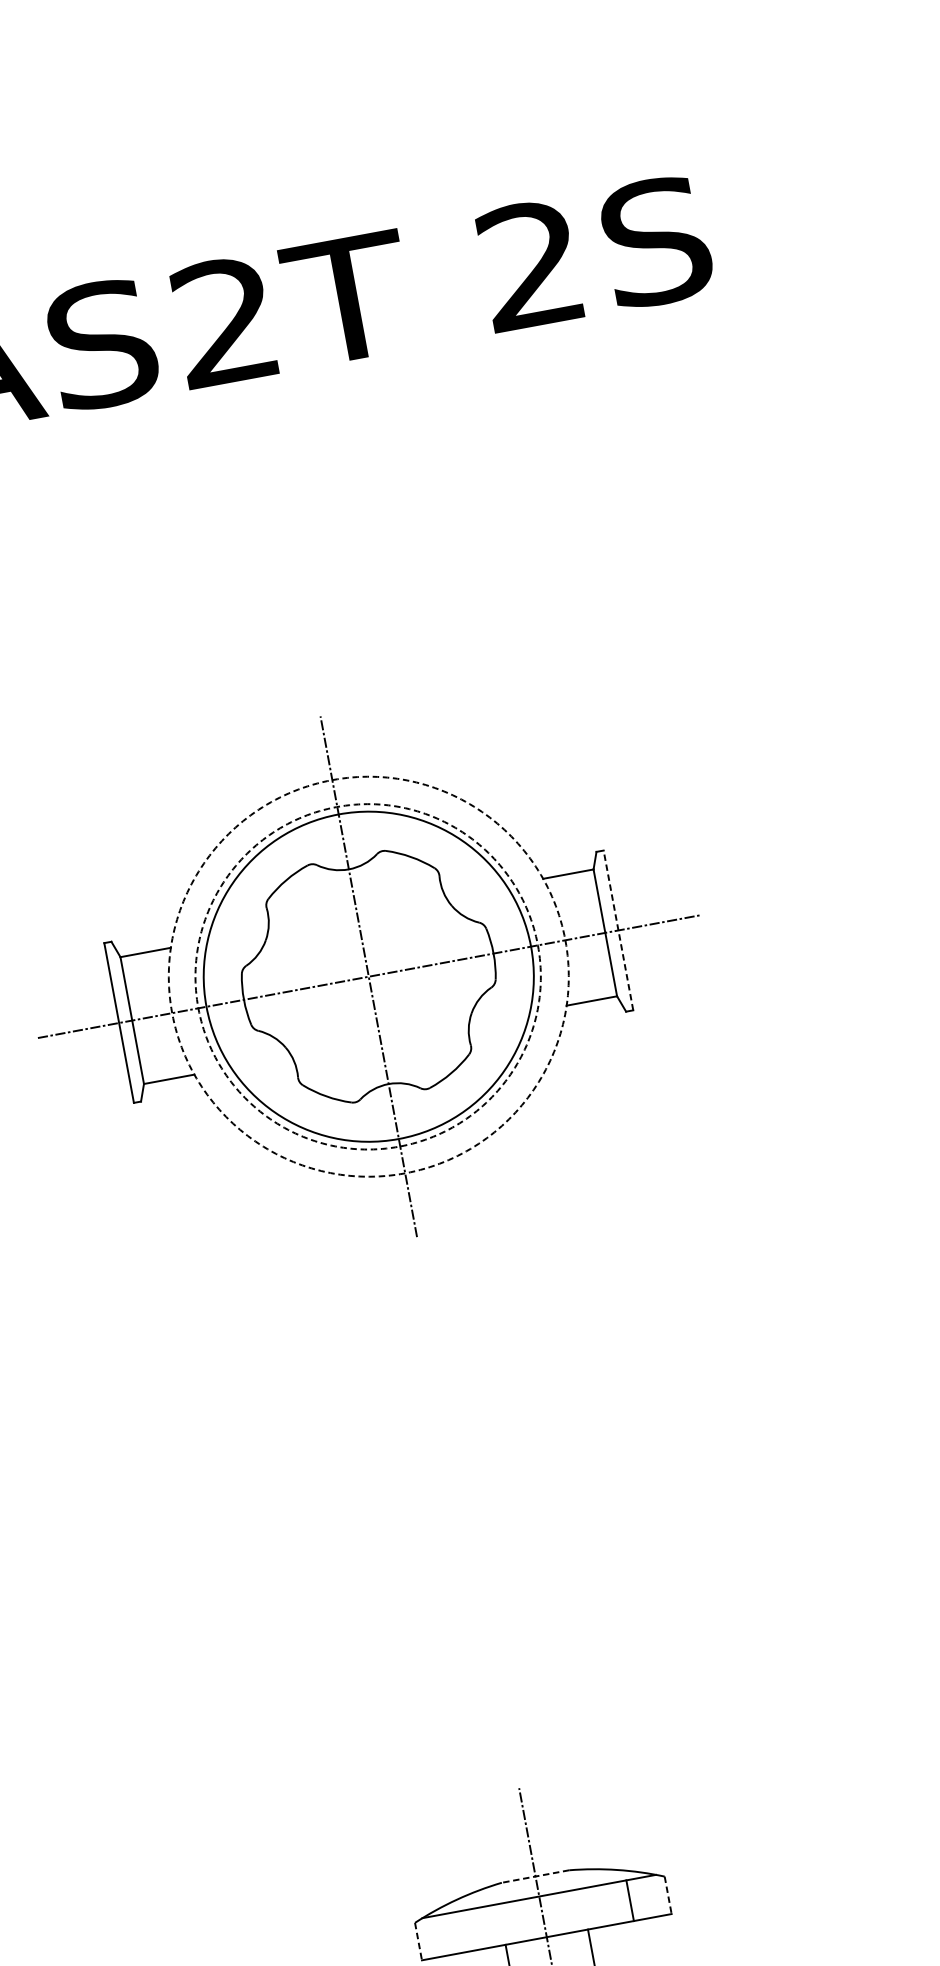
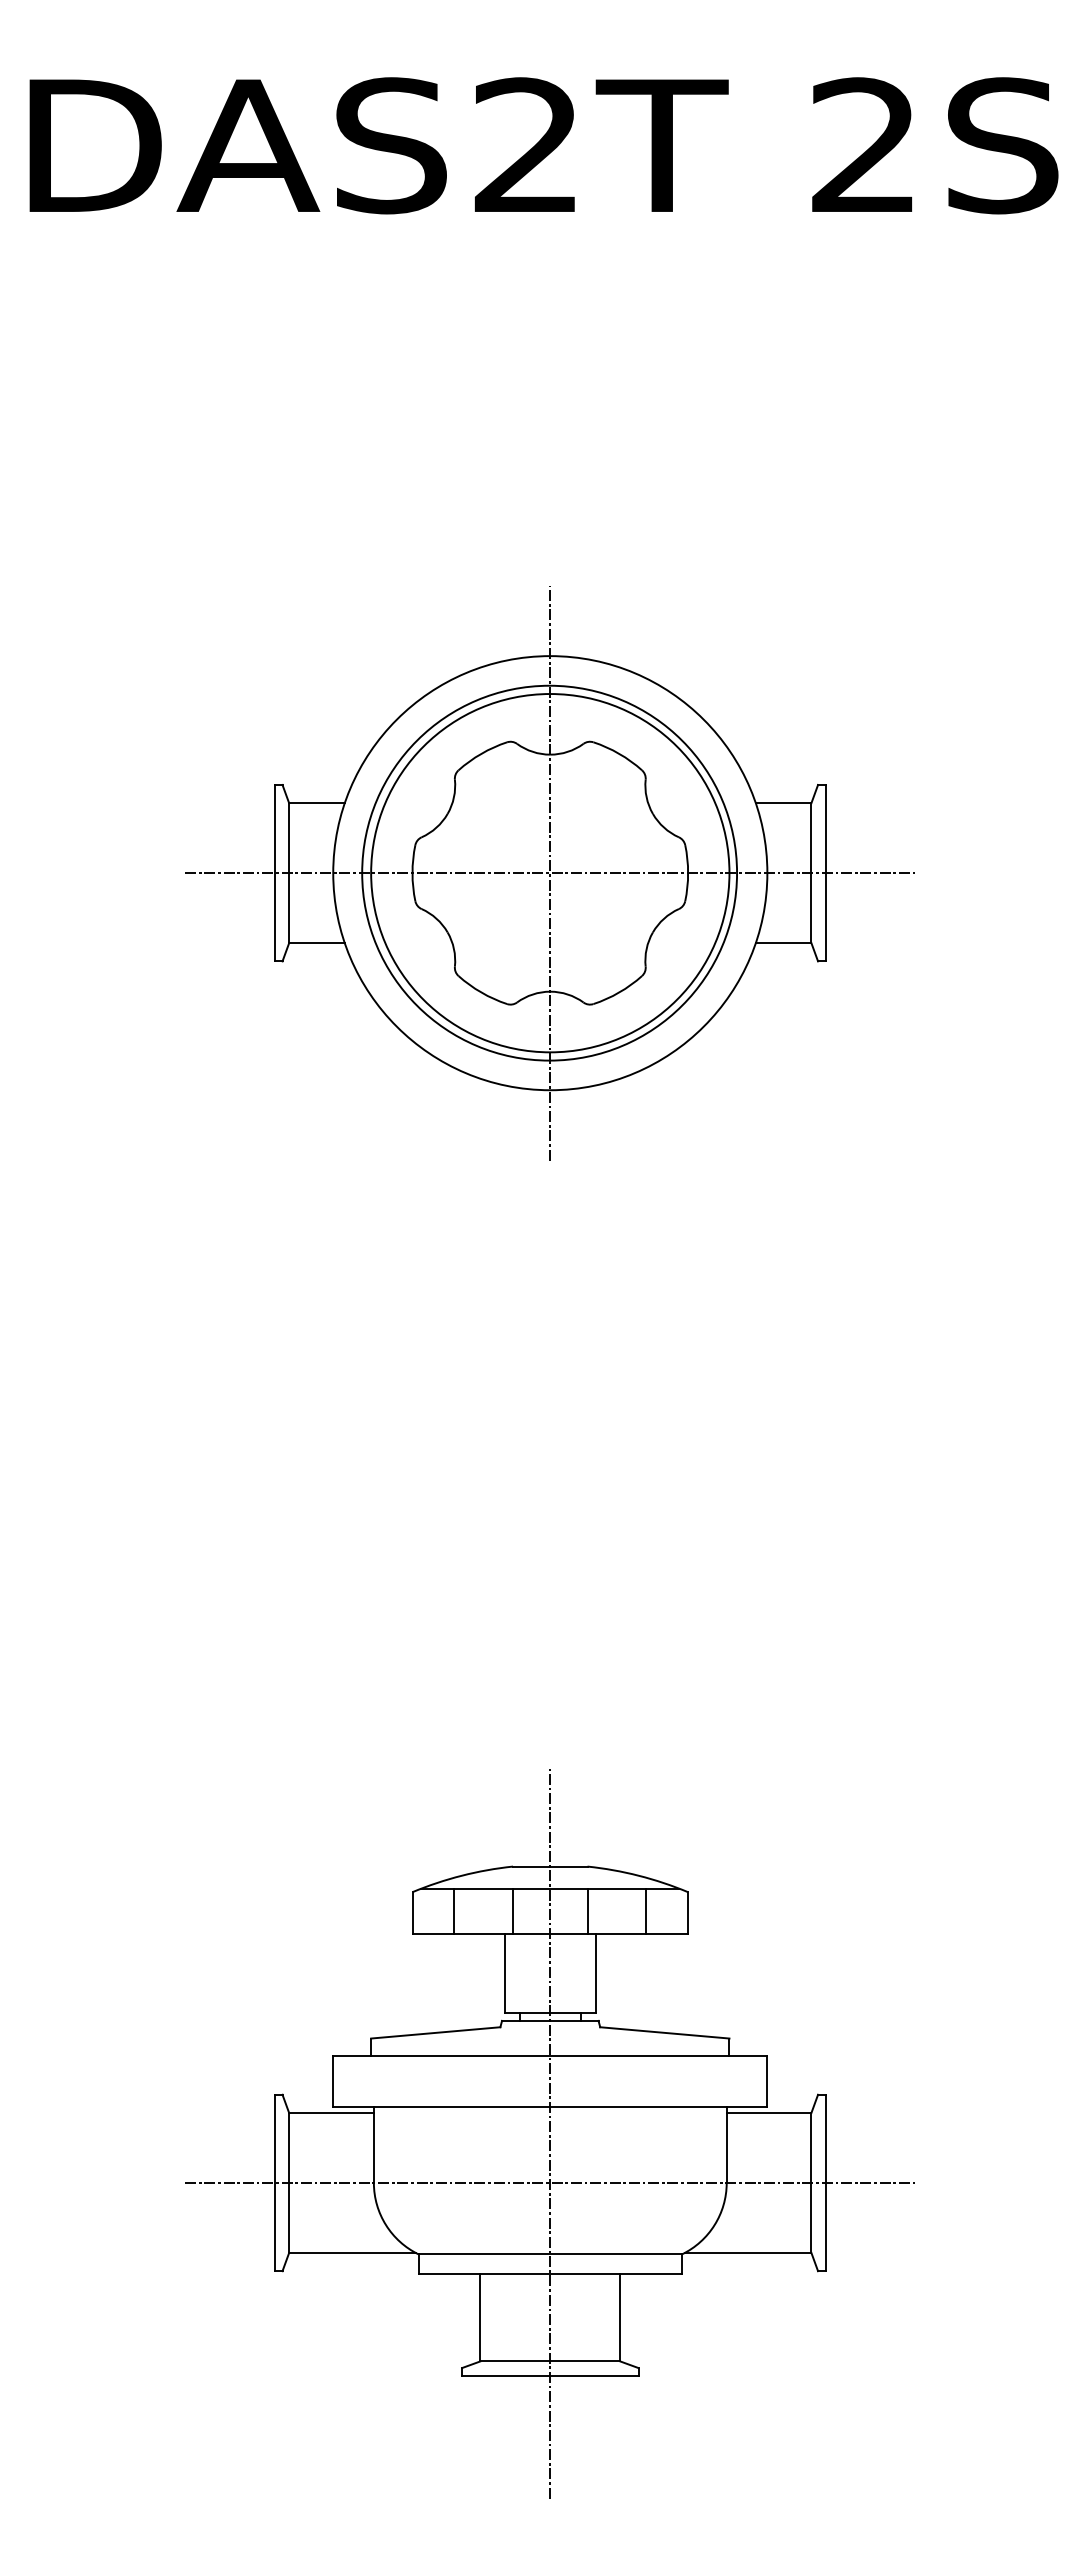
line: (617, 929) -> (825, 872), dashed -> solid
circle: (367, 976) -> (549, 872), dashed -> solid
circle: (369, 976) -> (550, 873), dashed -> solid
line: (534, 1876) -> (549, 1866), dashed -> solid
line: (668, 1894) -> (688, 1912), dashed -> solid
line: (576, 1910) -> (587, 1910), added
line: (508, 1922) -> (512, 1910), added
line: (456, 1932) -> (454, 1910), added
line: (418, 1941) -> (412, 1912), dashed -> solid

